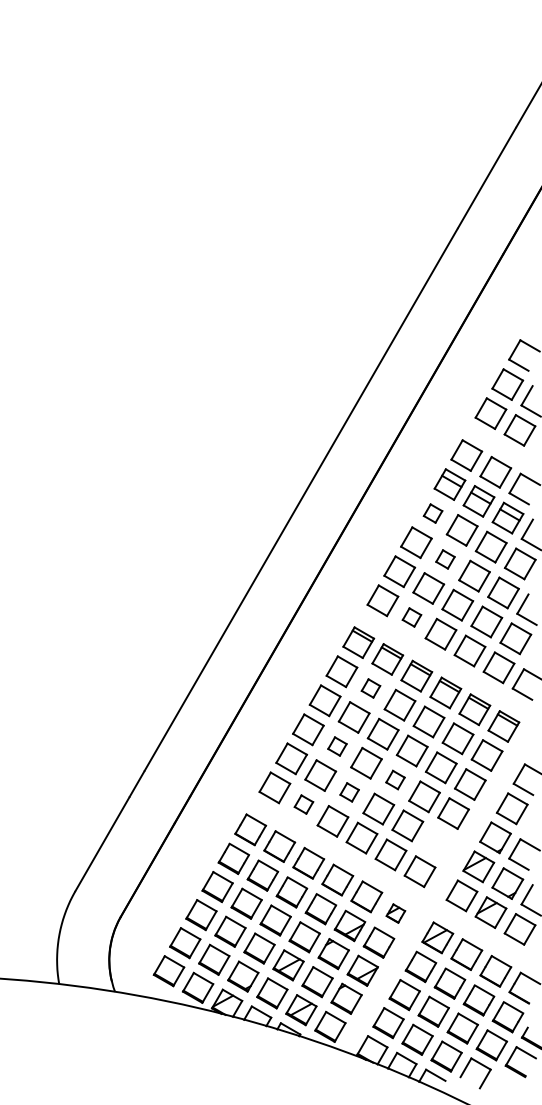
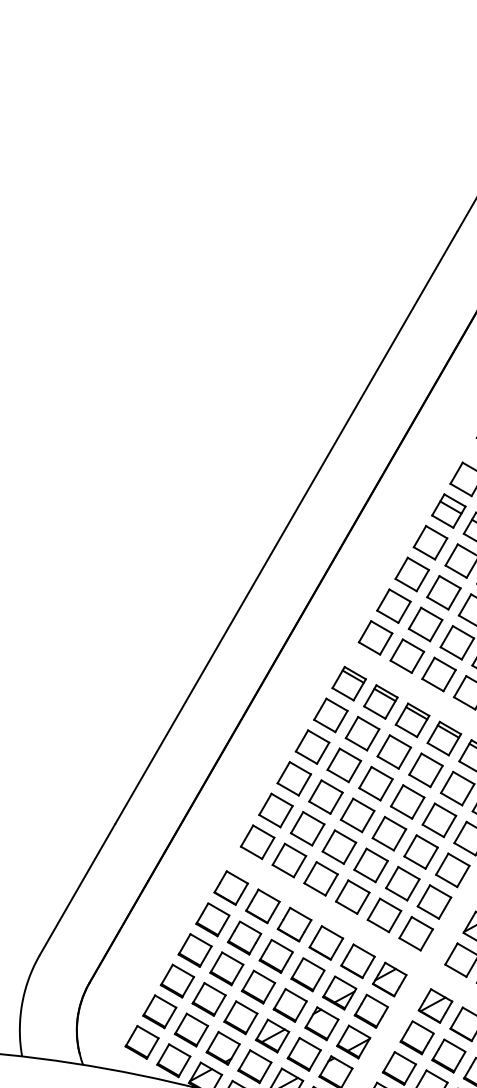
part: (432, 513) -> (429, 542), size x1.67
part: (445, 559) -> (443, 592), size x1.67
part: (411, 617) -> (406, 656), size x1.67
part: (370, 688) -> (362, 733), size x1.67
part: (337, 746) -> (326, 797), size x1.67
part: (395, 779) -> (389, 833), size x1.67
part: (349, 792) -> (339, 847), size x1.67
part: (303, 804) -> (288, 860), size x1.67
part: (436, 842) -> (434, 901), added
part: (395, 913) -> (389, 979), size x1.67

